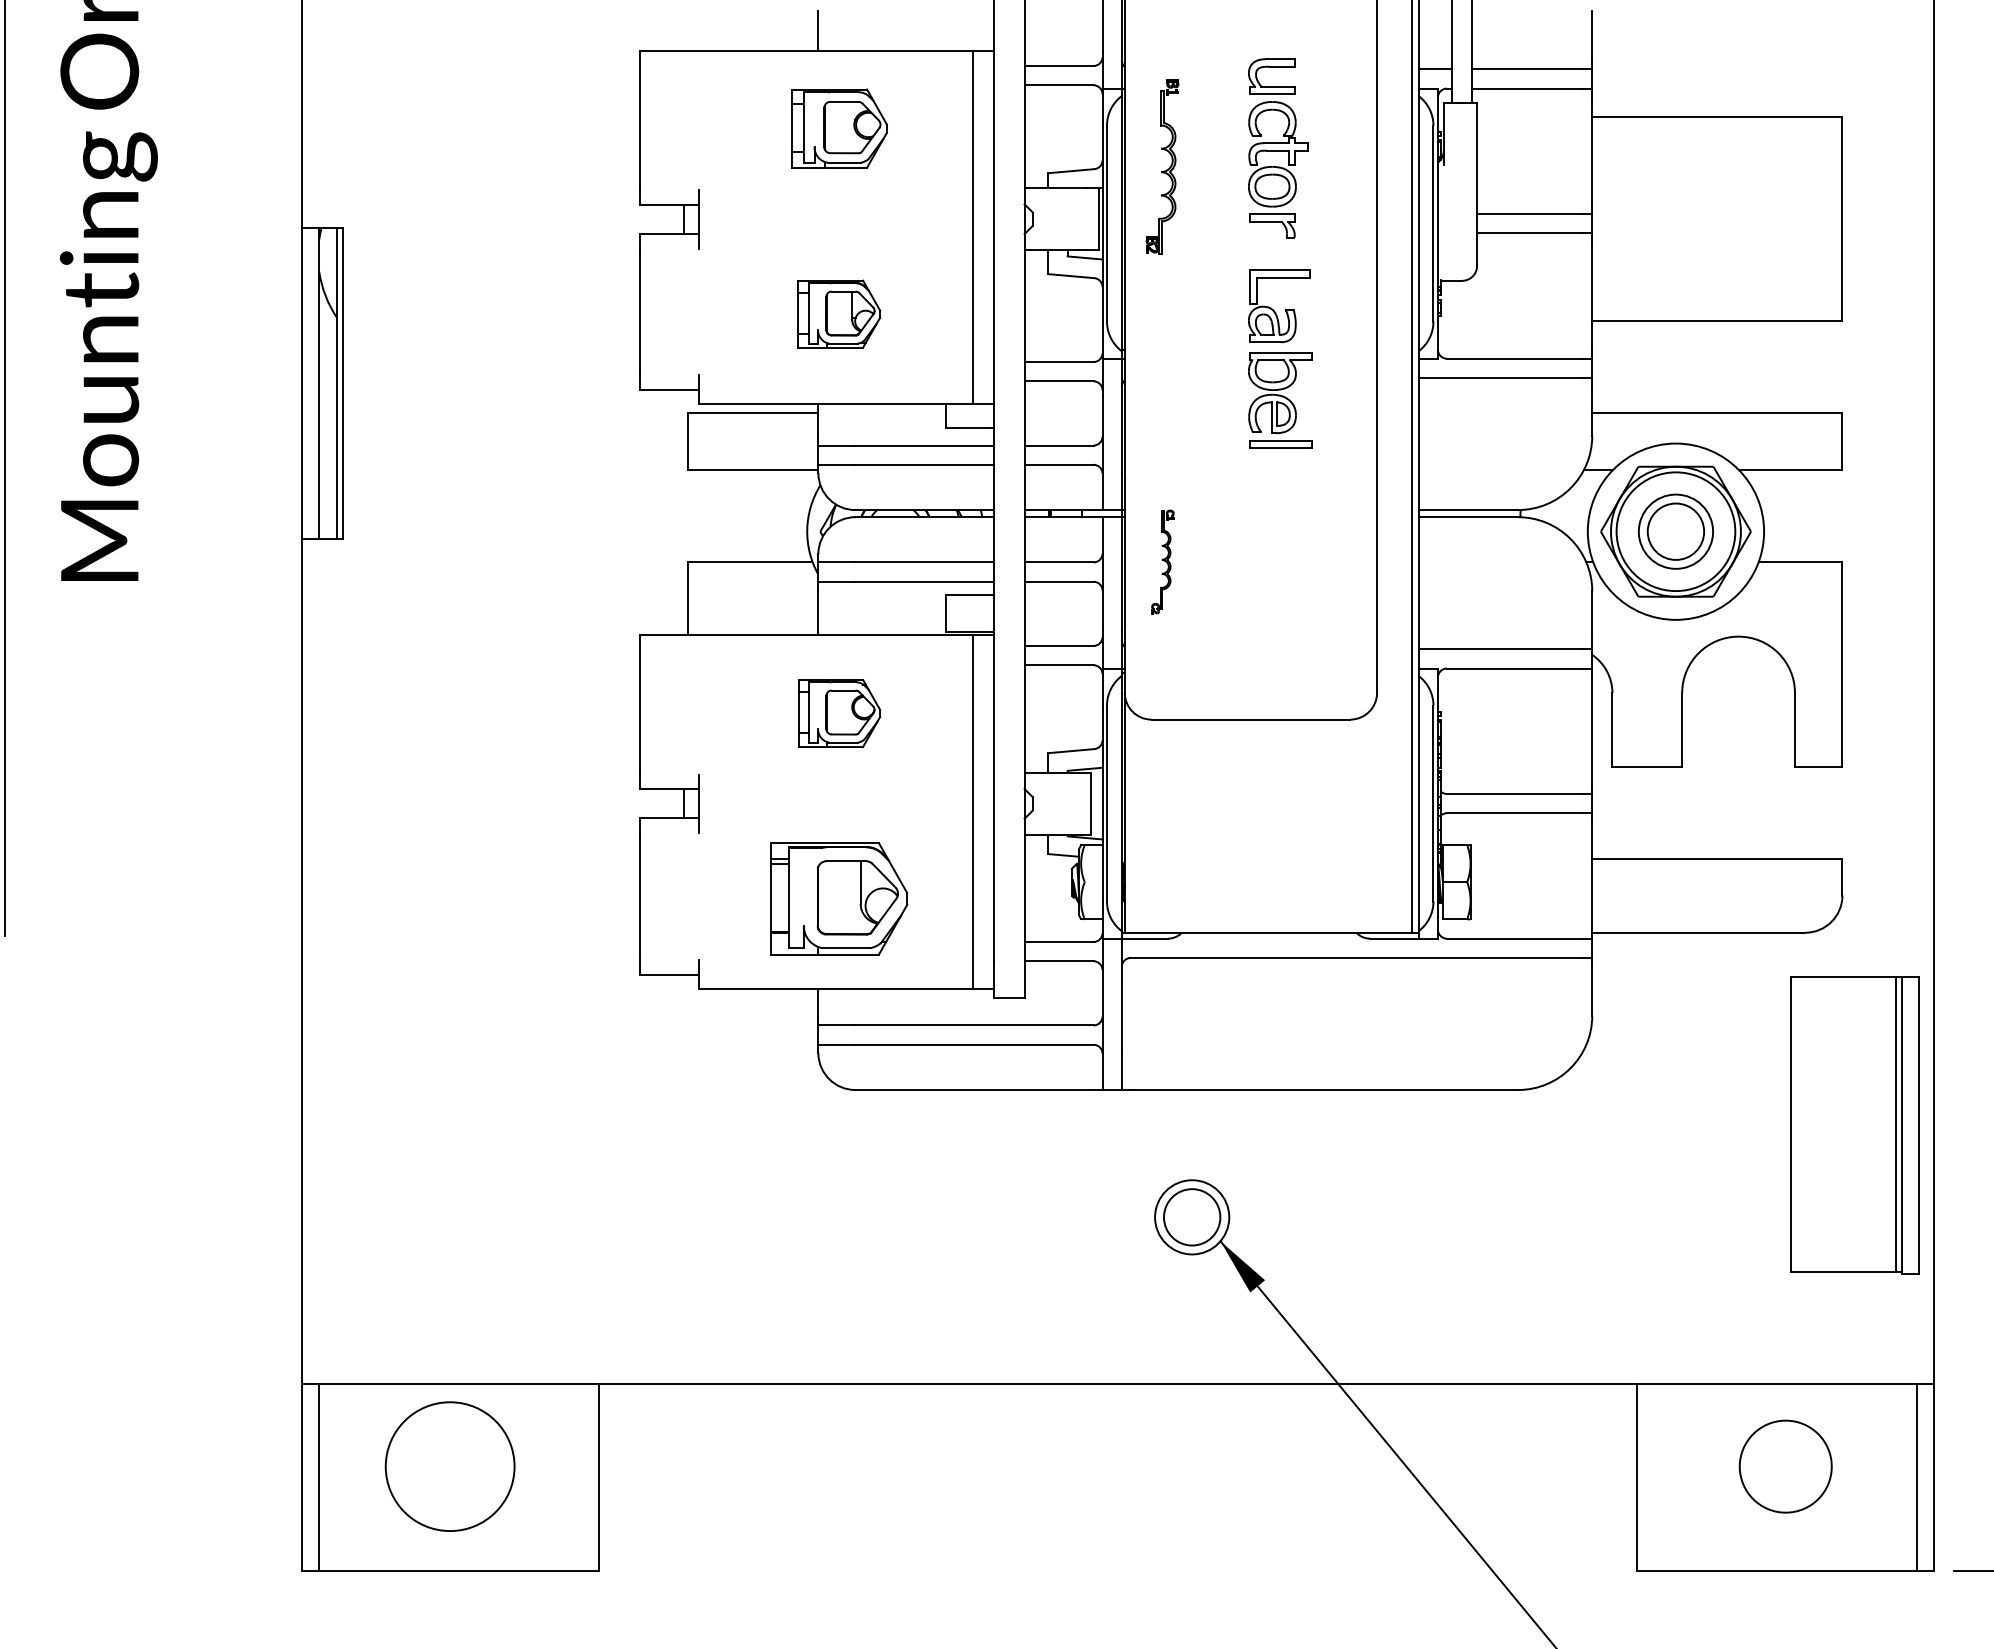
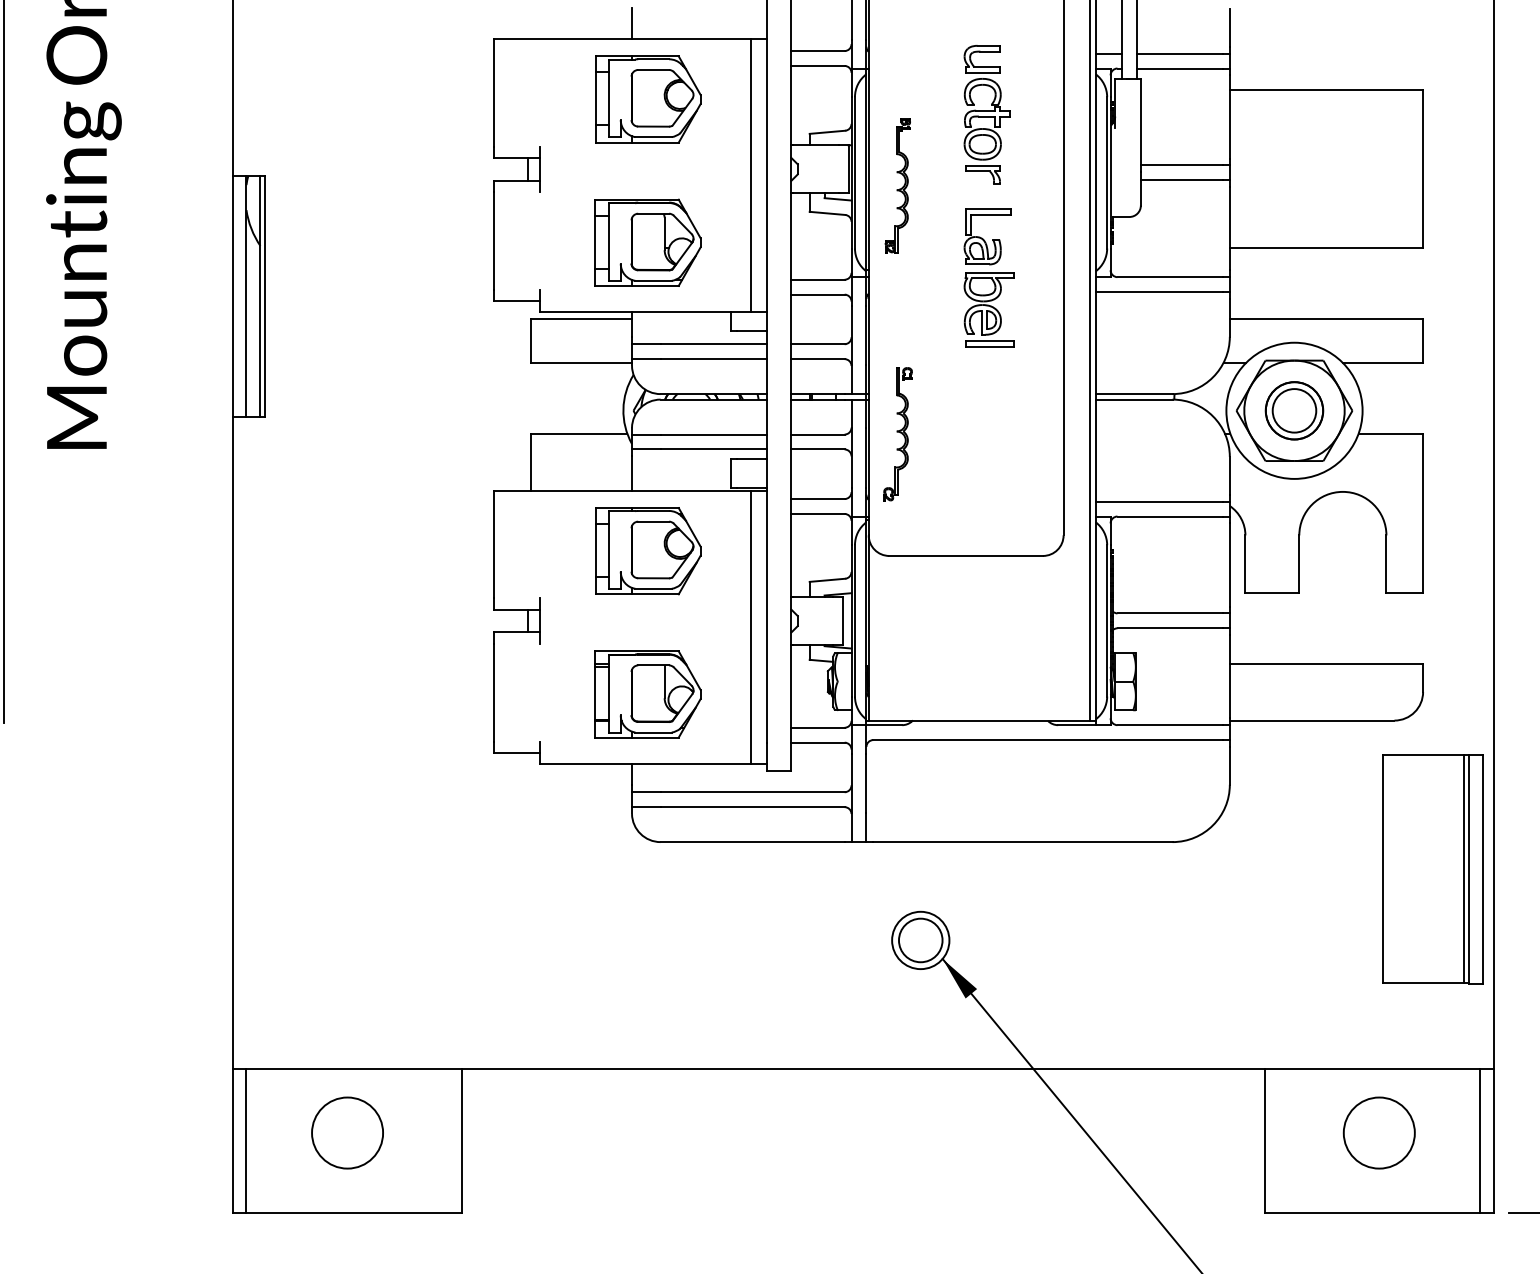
part: (839, 128) -> (648, 99), size x1.43
part: (1162, 166) -> (897, 185), moved
part: (839, 313) -> (648, 242), size x1.67
circle: (1675, 531) -> (1294, 410), size x0.62
part: (1162, 561) -> (897, 433), size x1.67
part: (839, 713) -> (648, 551), size x1.67
circle: (450, 1466) -> (347, 1132), size x0.71

